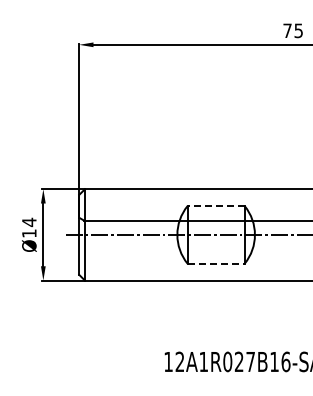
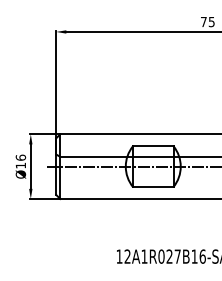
line: (216, 206) -> (153, 146), dashed -> solid
text: (29, 222) -> (21, 157), Ø14 -> Ø16
line: (216, 263) -> (153, 186), dashed -> solid

